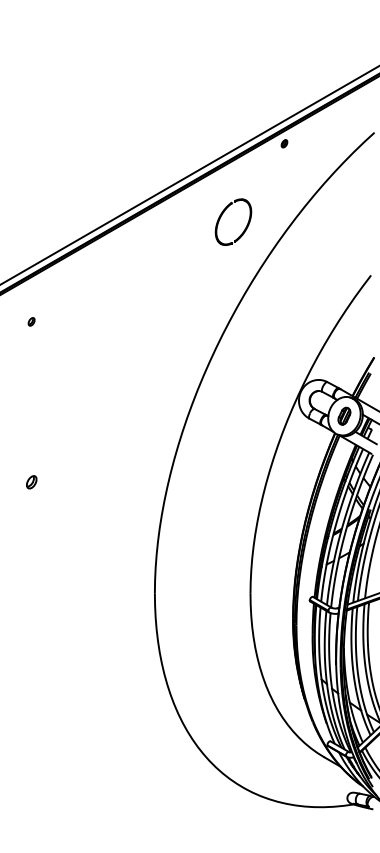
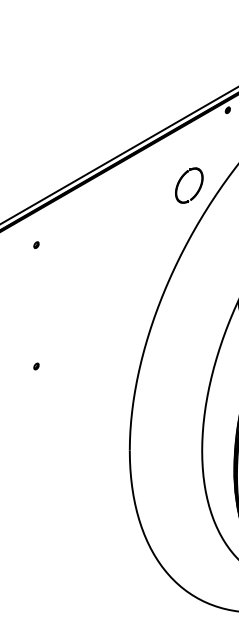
part: (222, 215) -> (180, 180), moved
part: (31, 481) -> (36, 366), size x0.62

